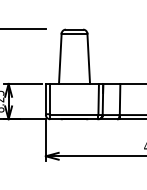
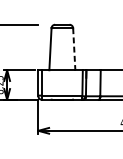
line: (88, 59) -> (74, 49), solid -> dashed

